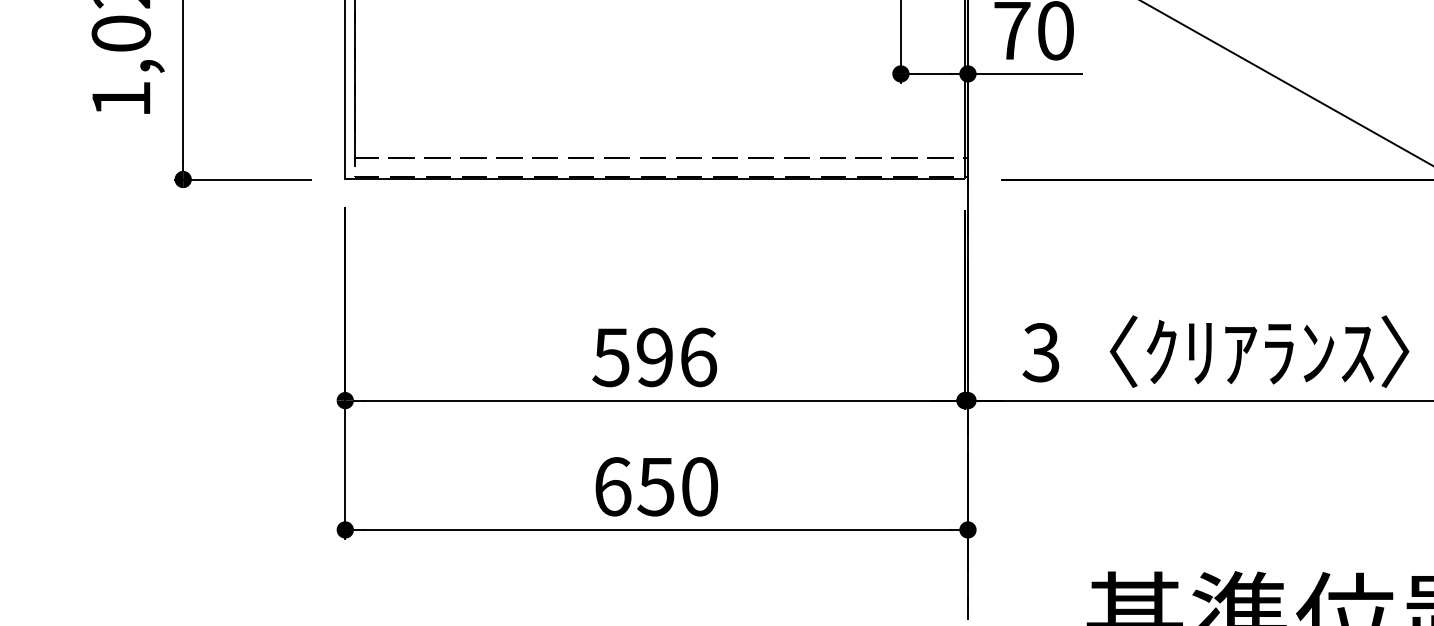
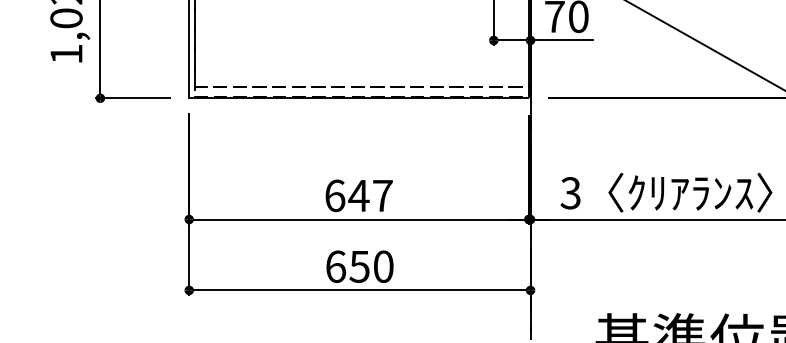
text: (654, 356) -> (358, 195), 596 -> 647

